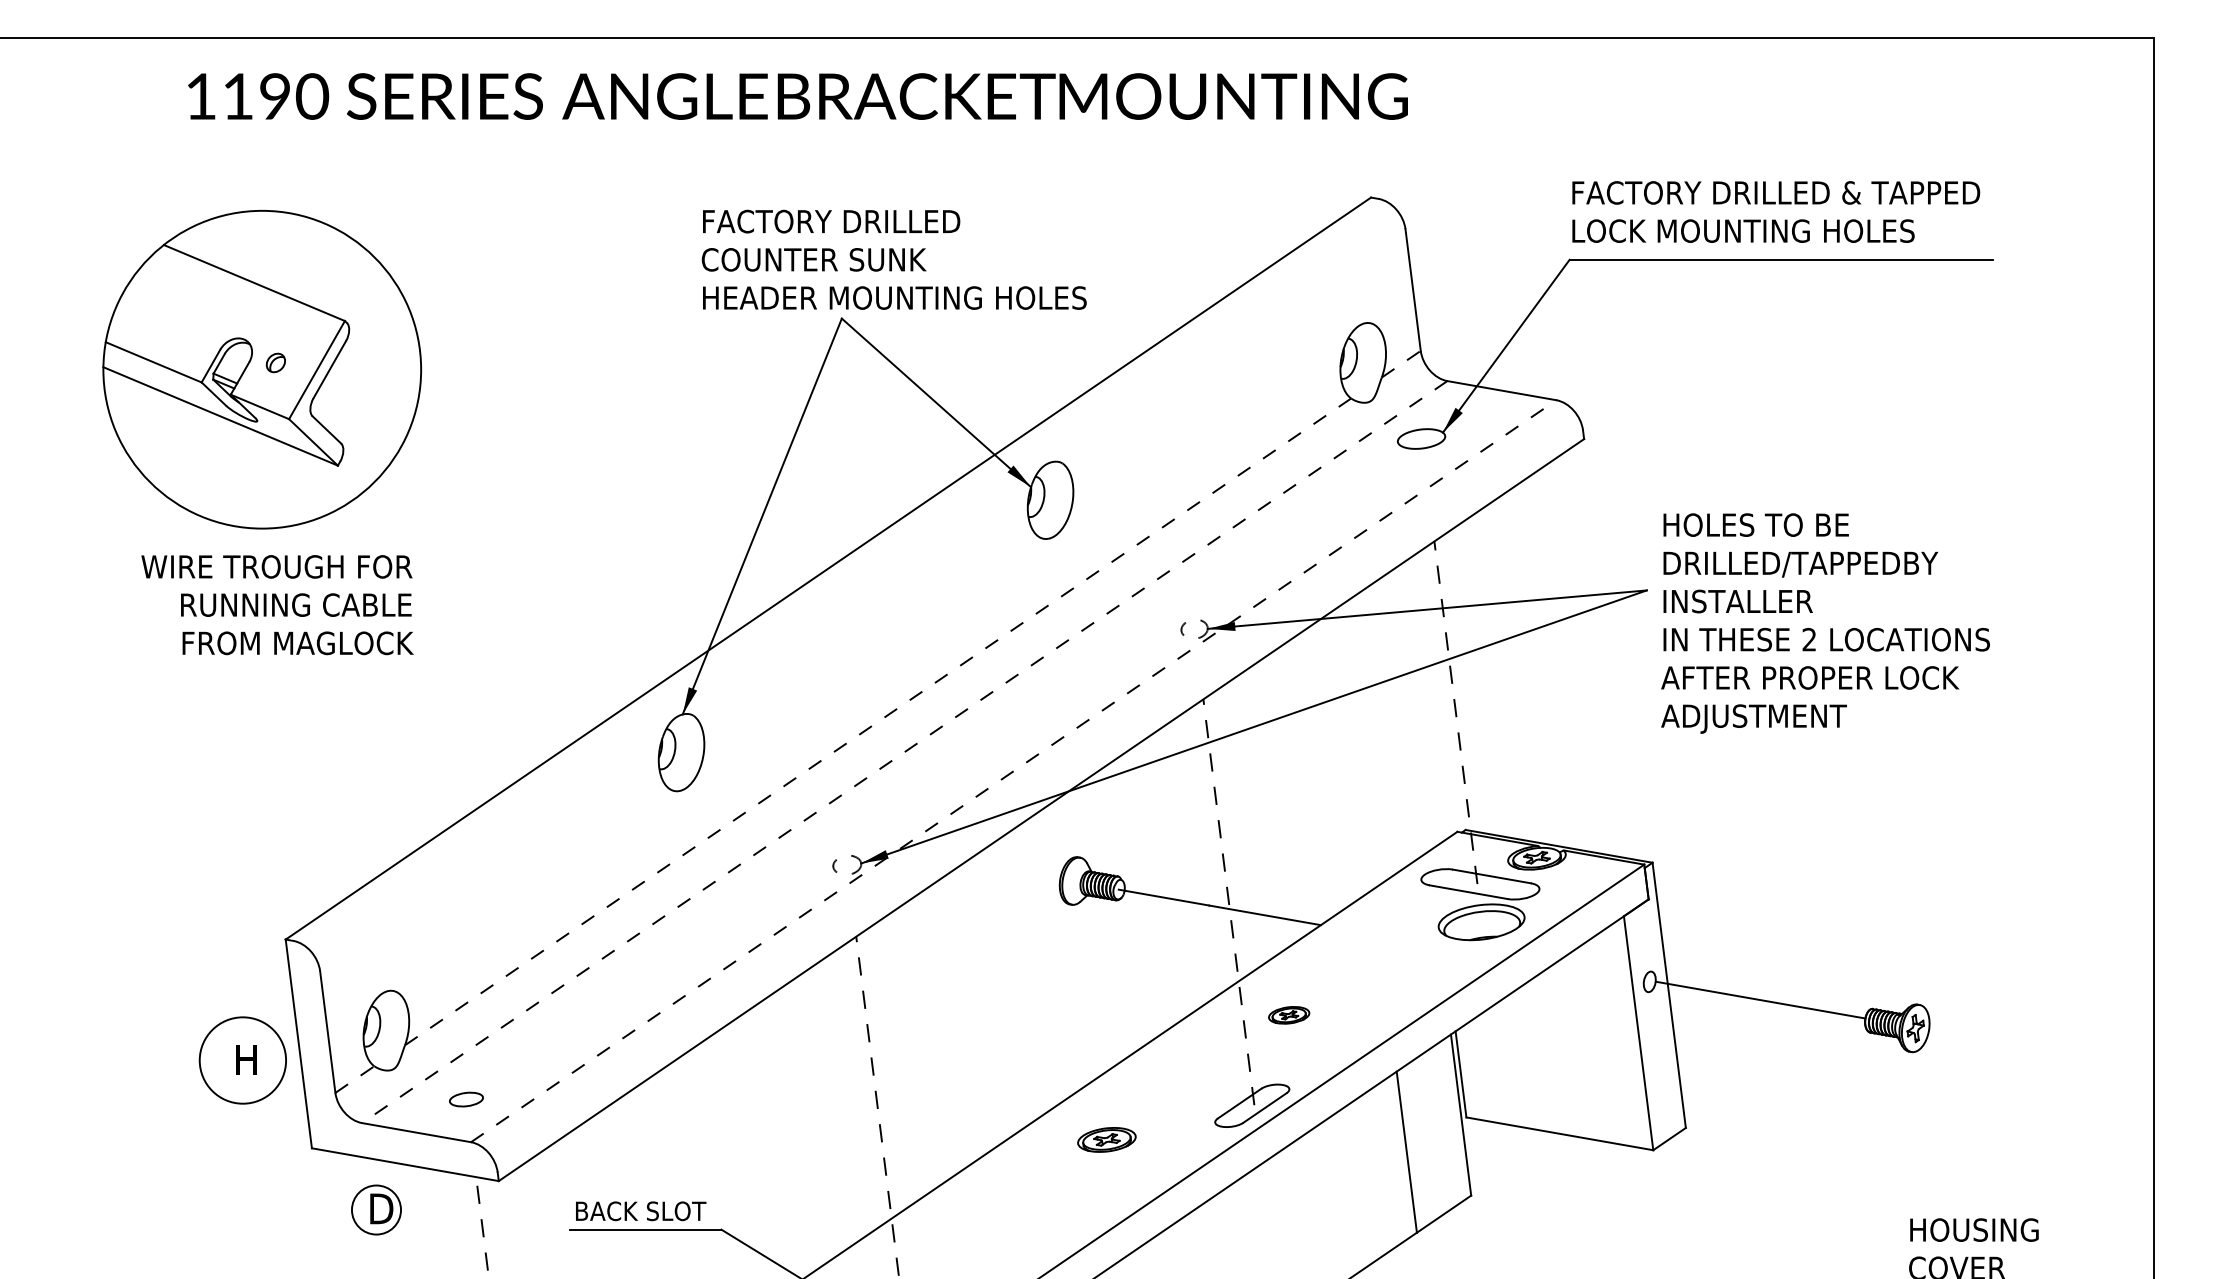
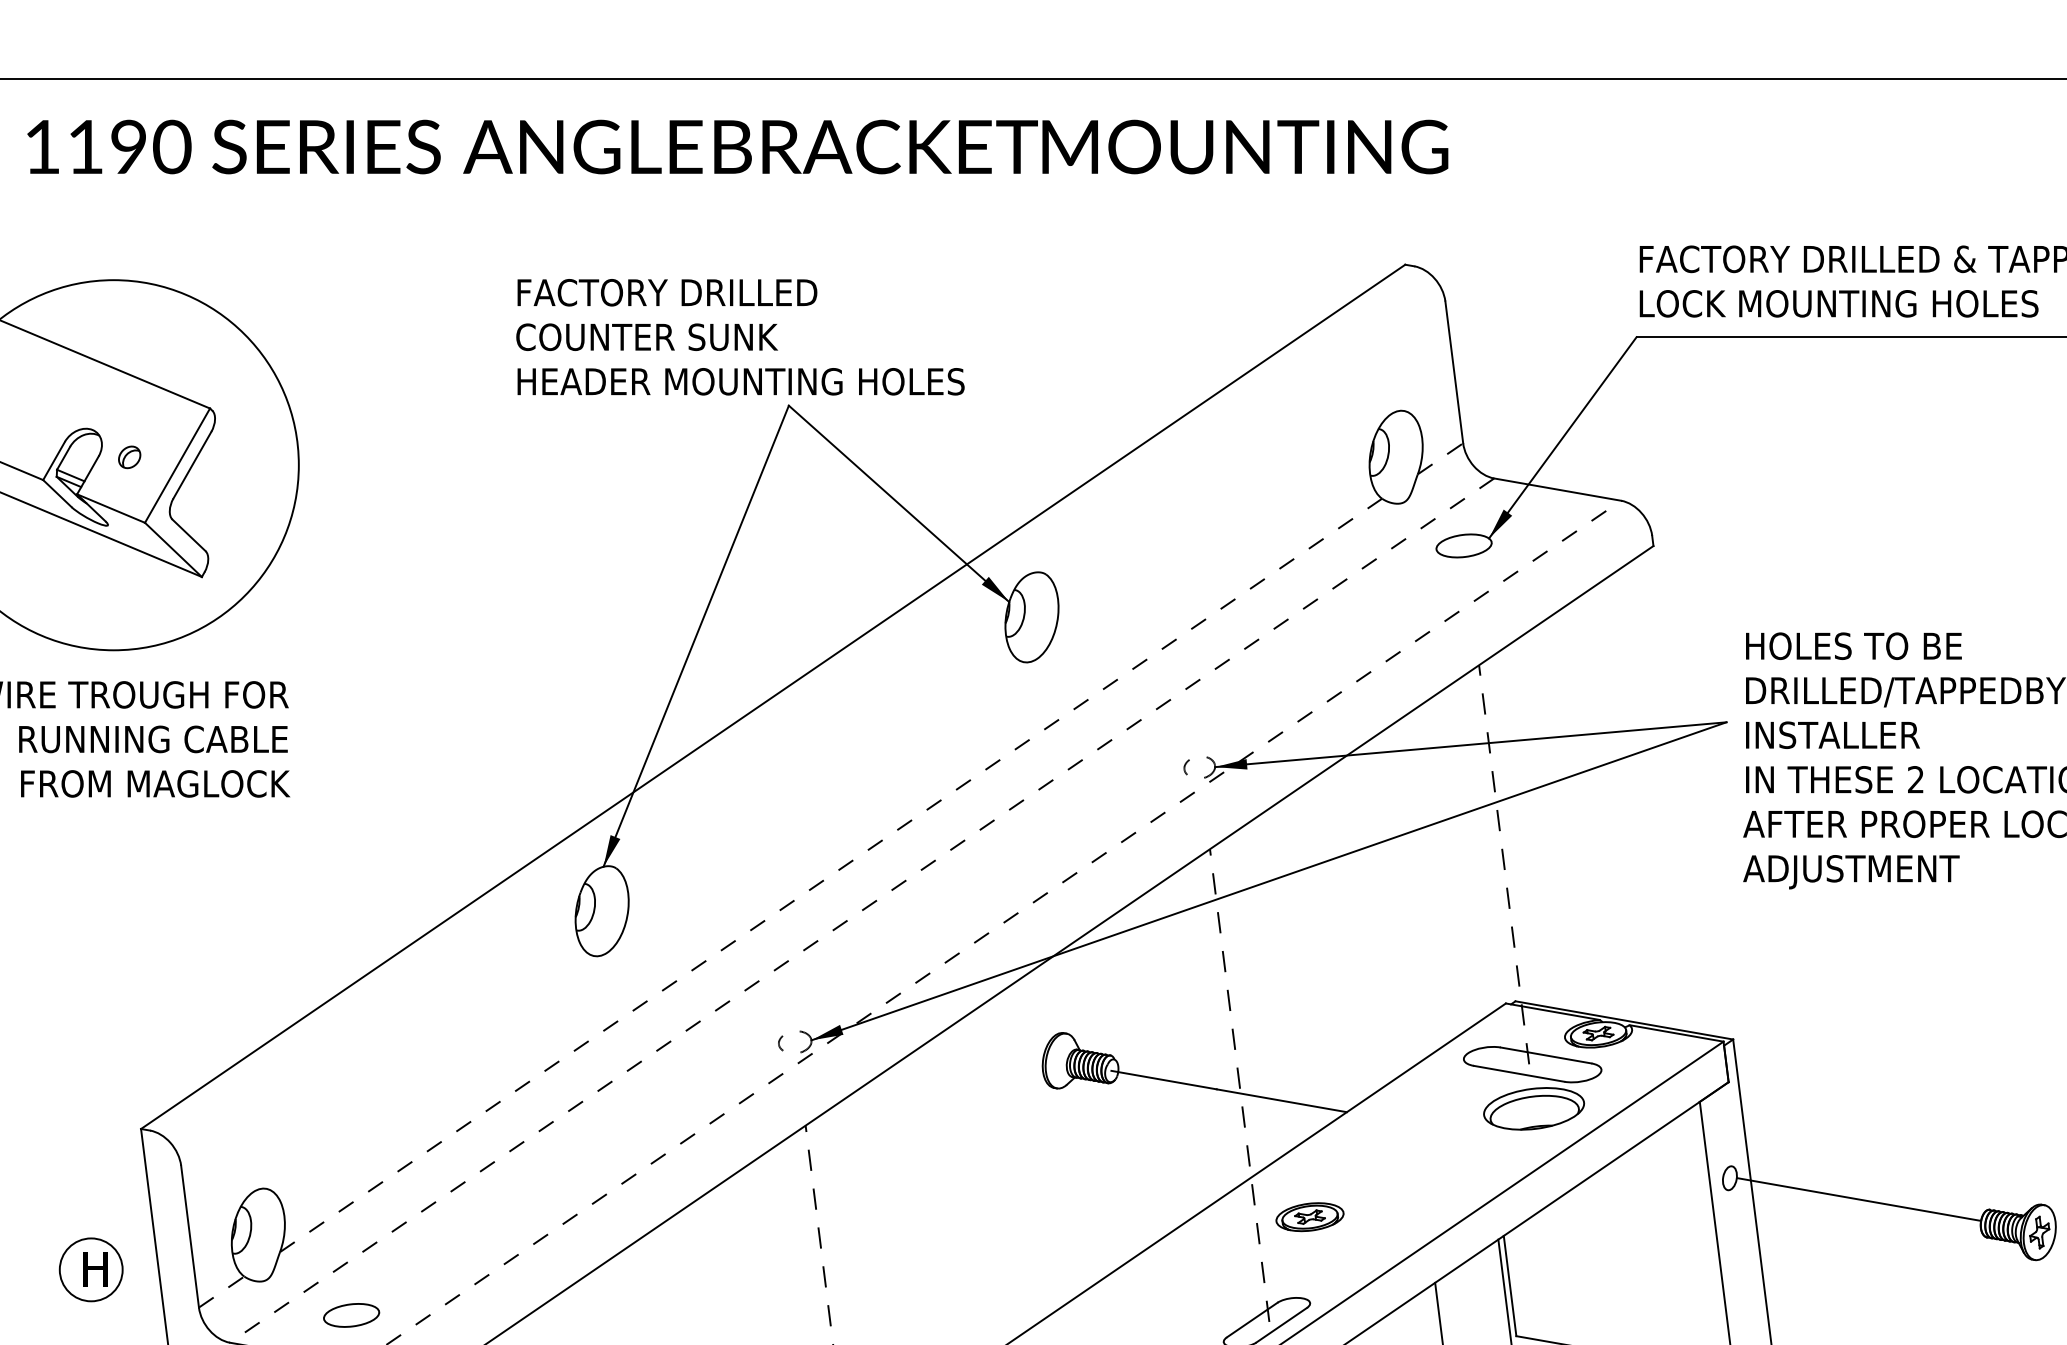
text: (893, 259) -> (739, 336), moved
part: (1288, 1015) -> (1309, 1217), size x1.43
circle: (242, 1060) -> (90, 1269), size x0.62
part: (466, 1099) -> (351, 1315), size x1.43

